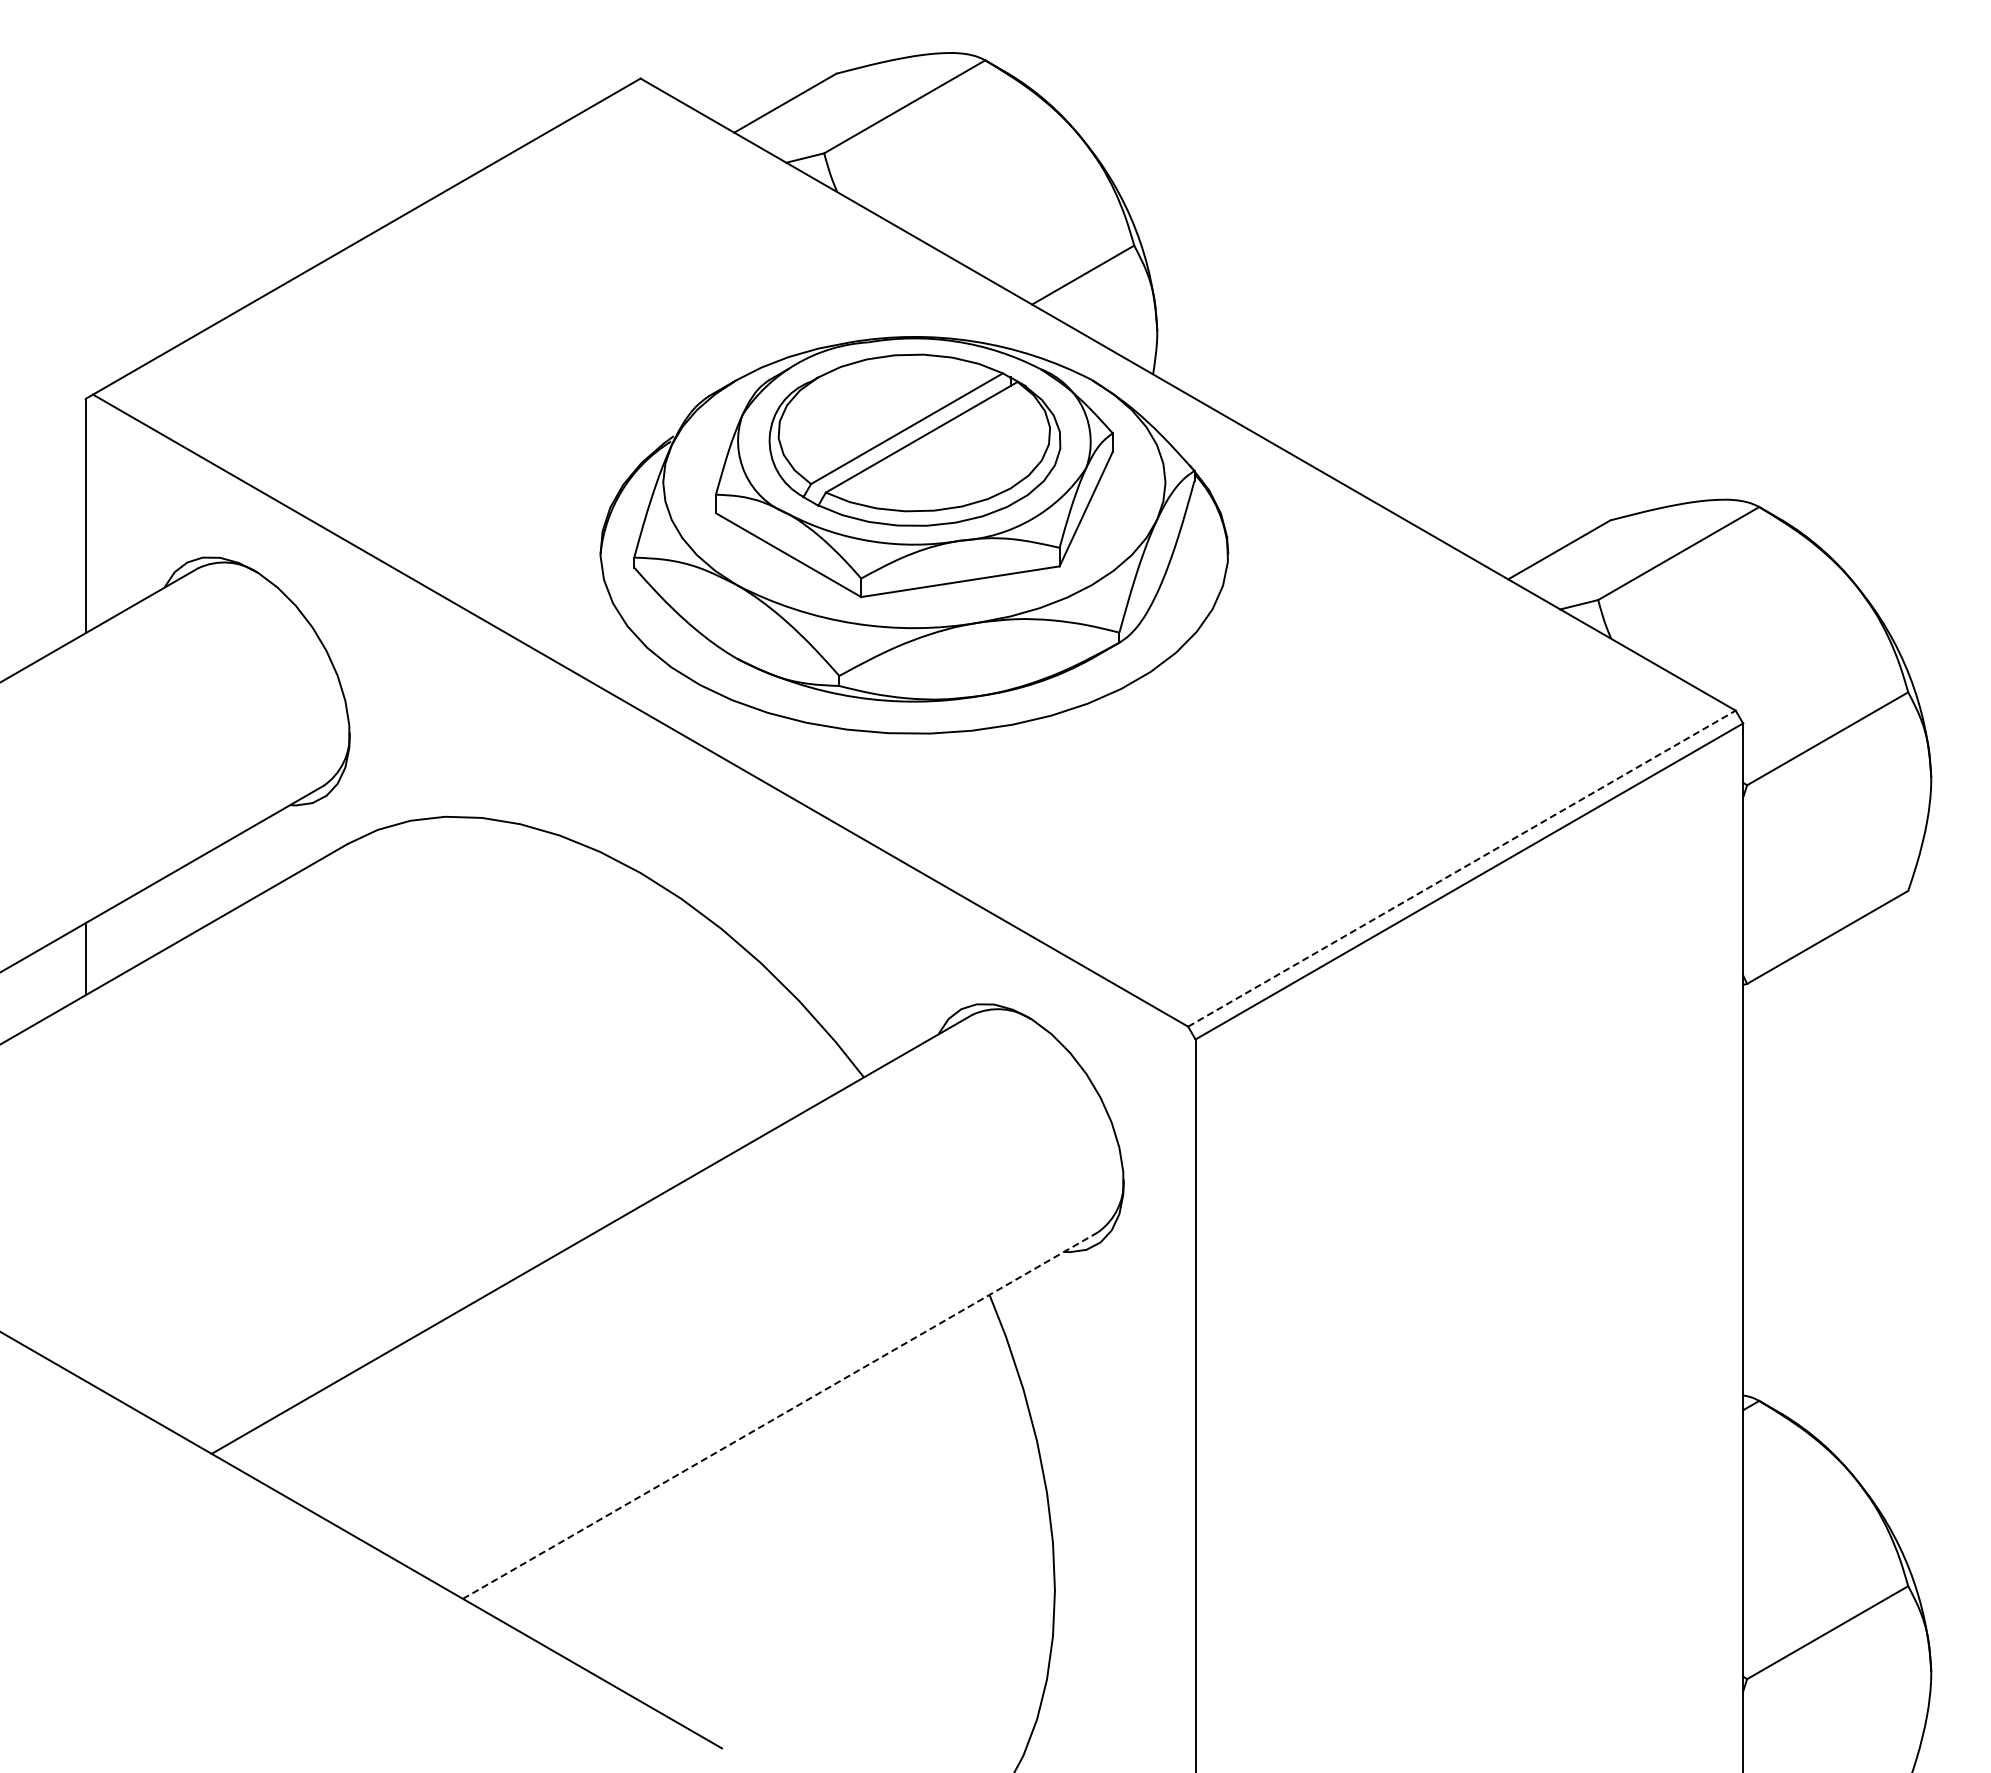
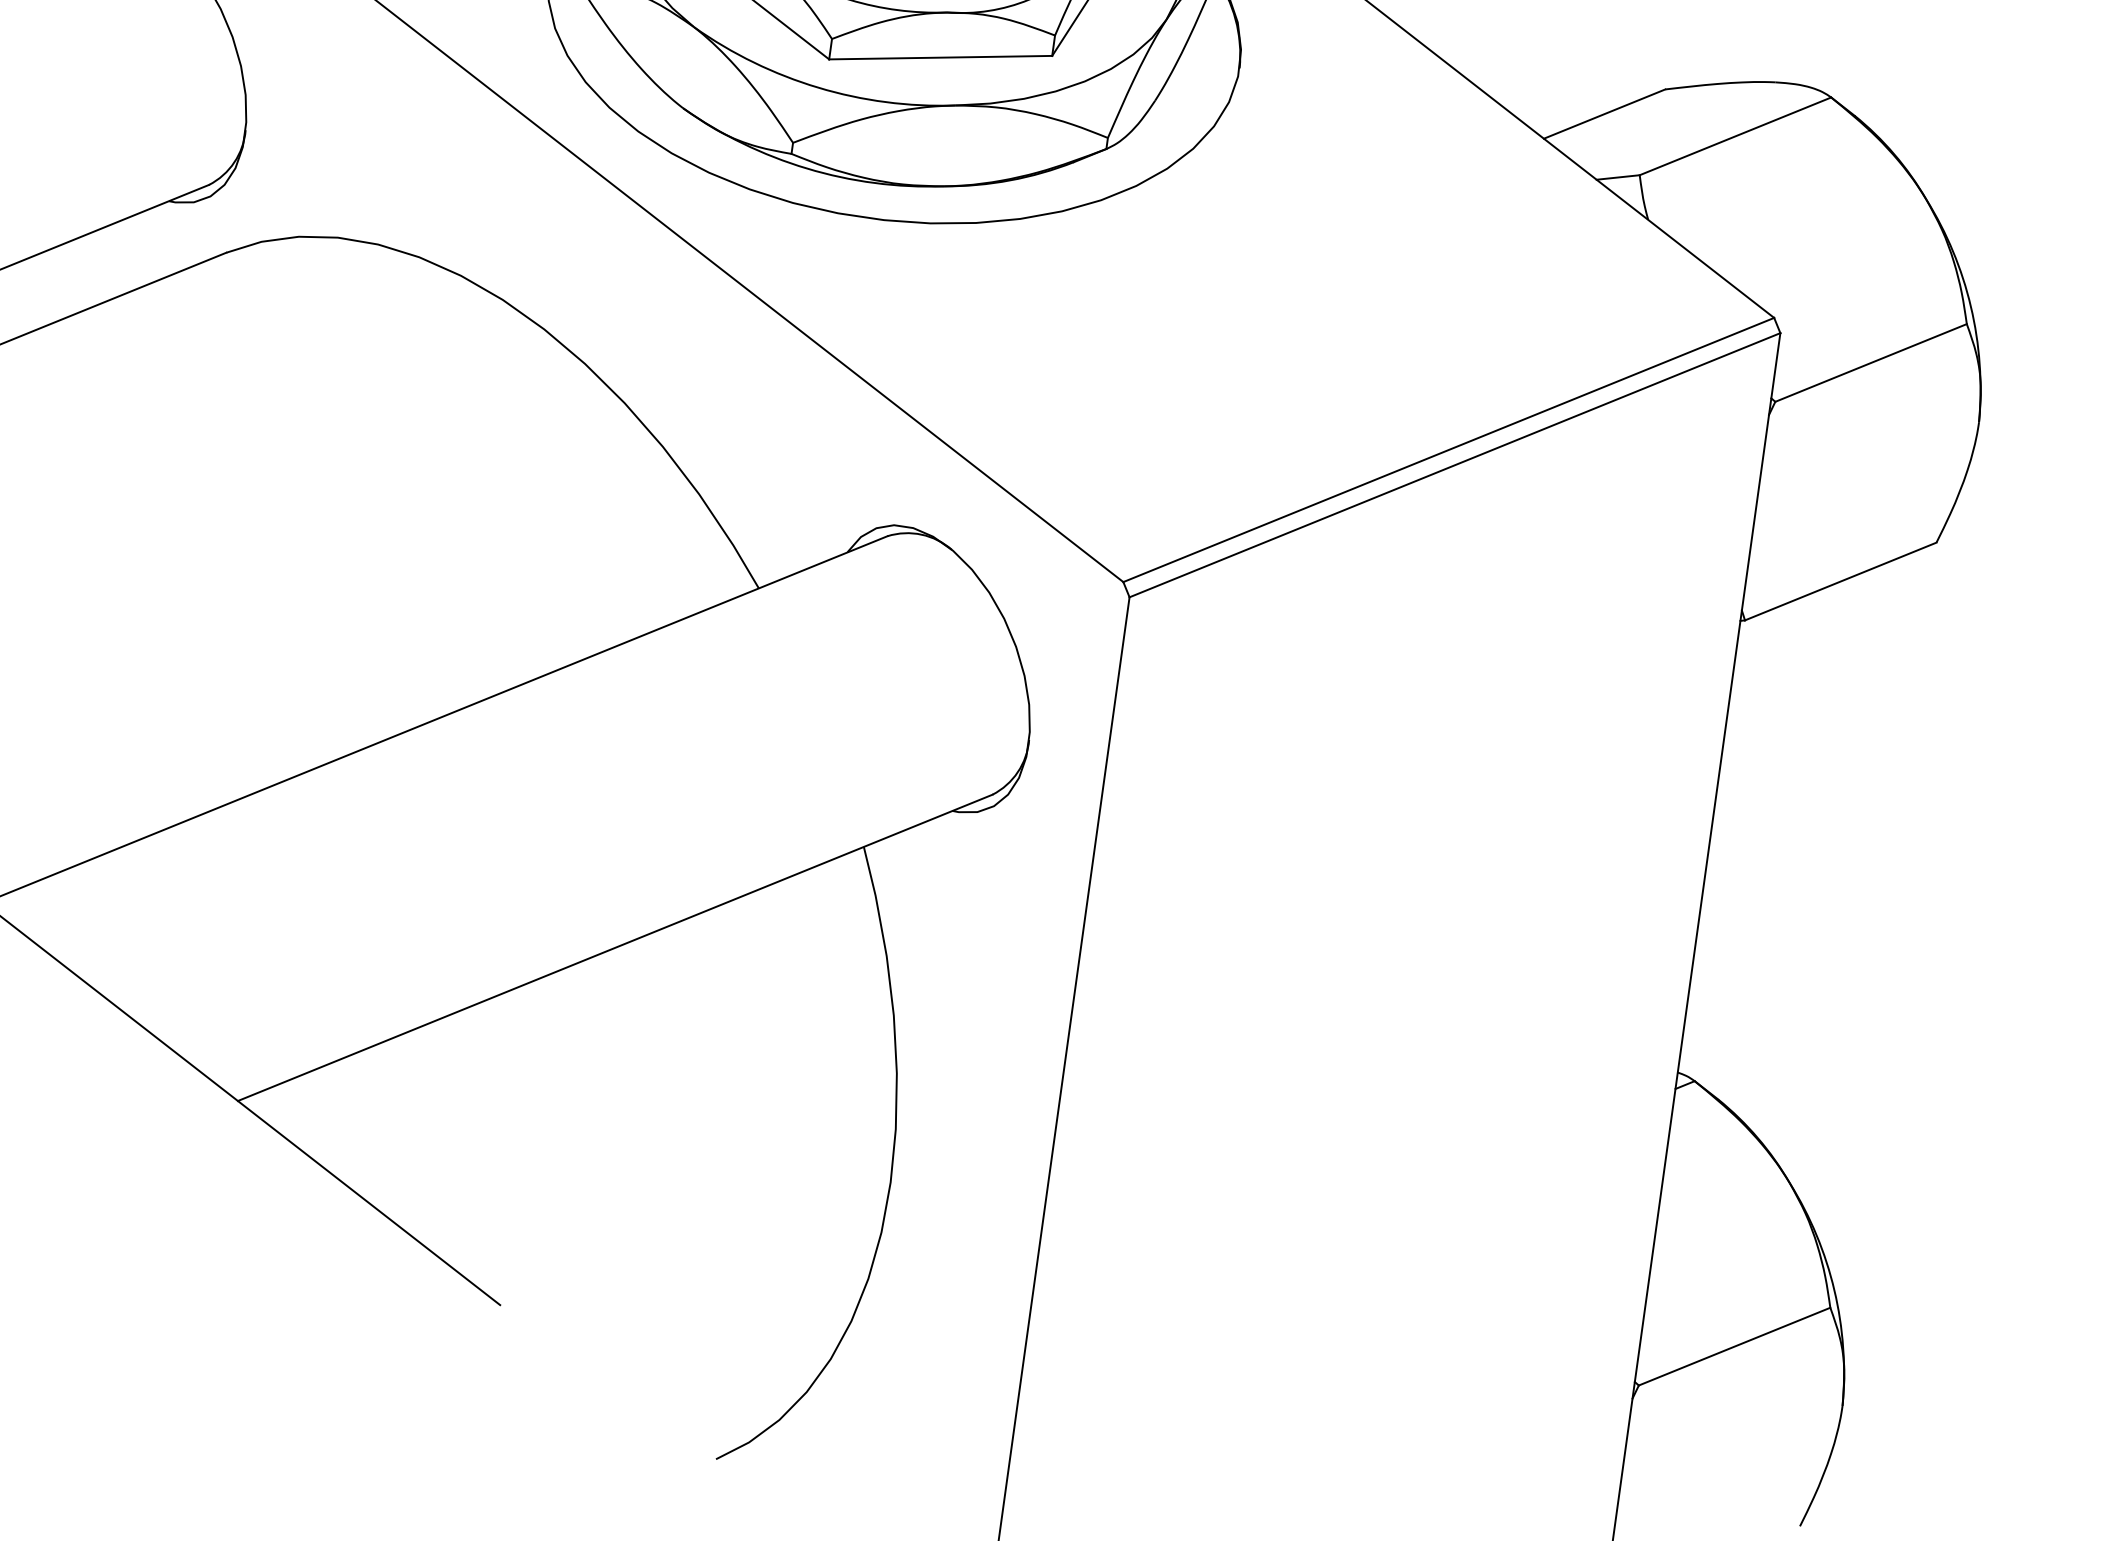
line: (1462, 868) -> (1449, 449), dashed -> solid
line: (780, 1415) -> (615, 947), dashed -> solid

